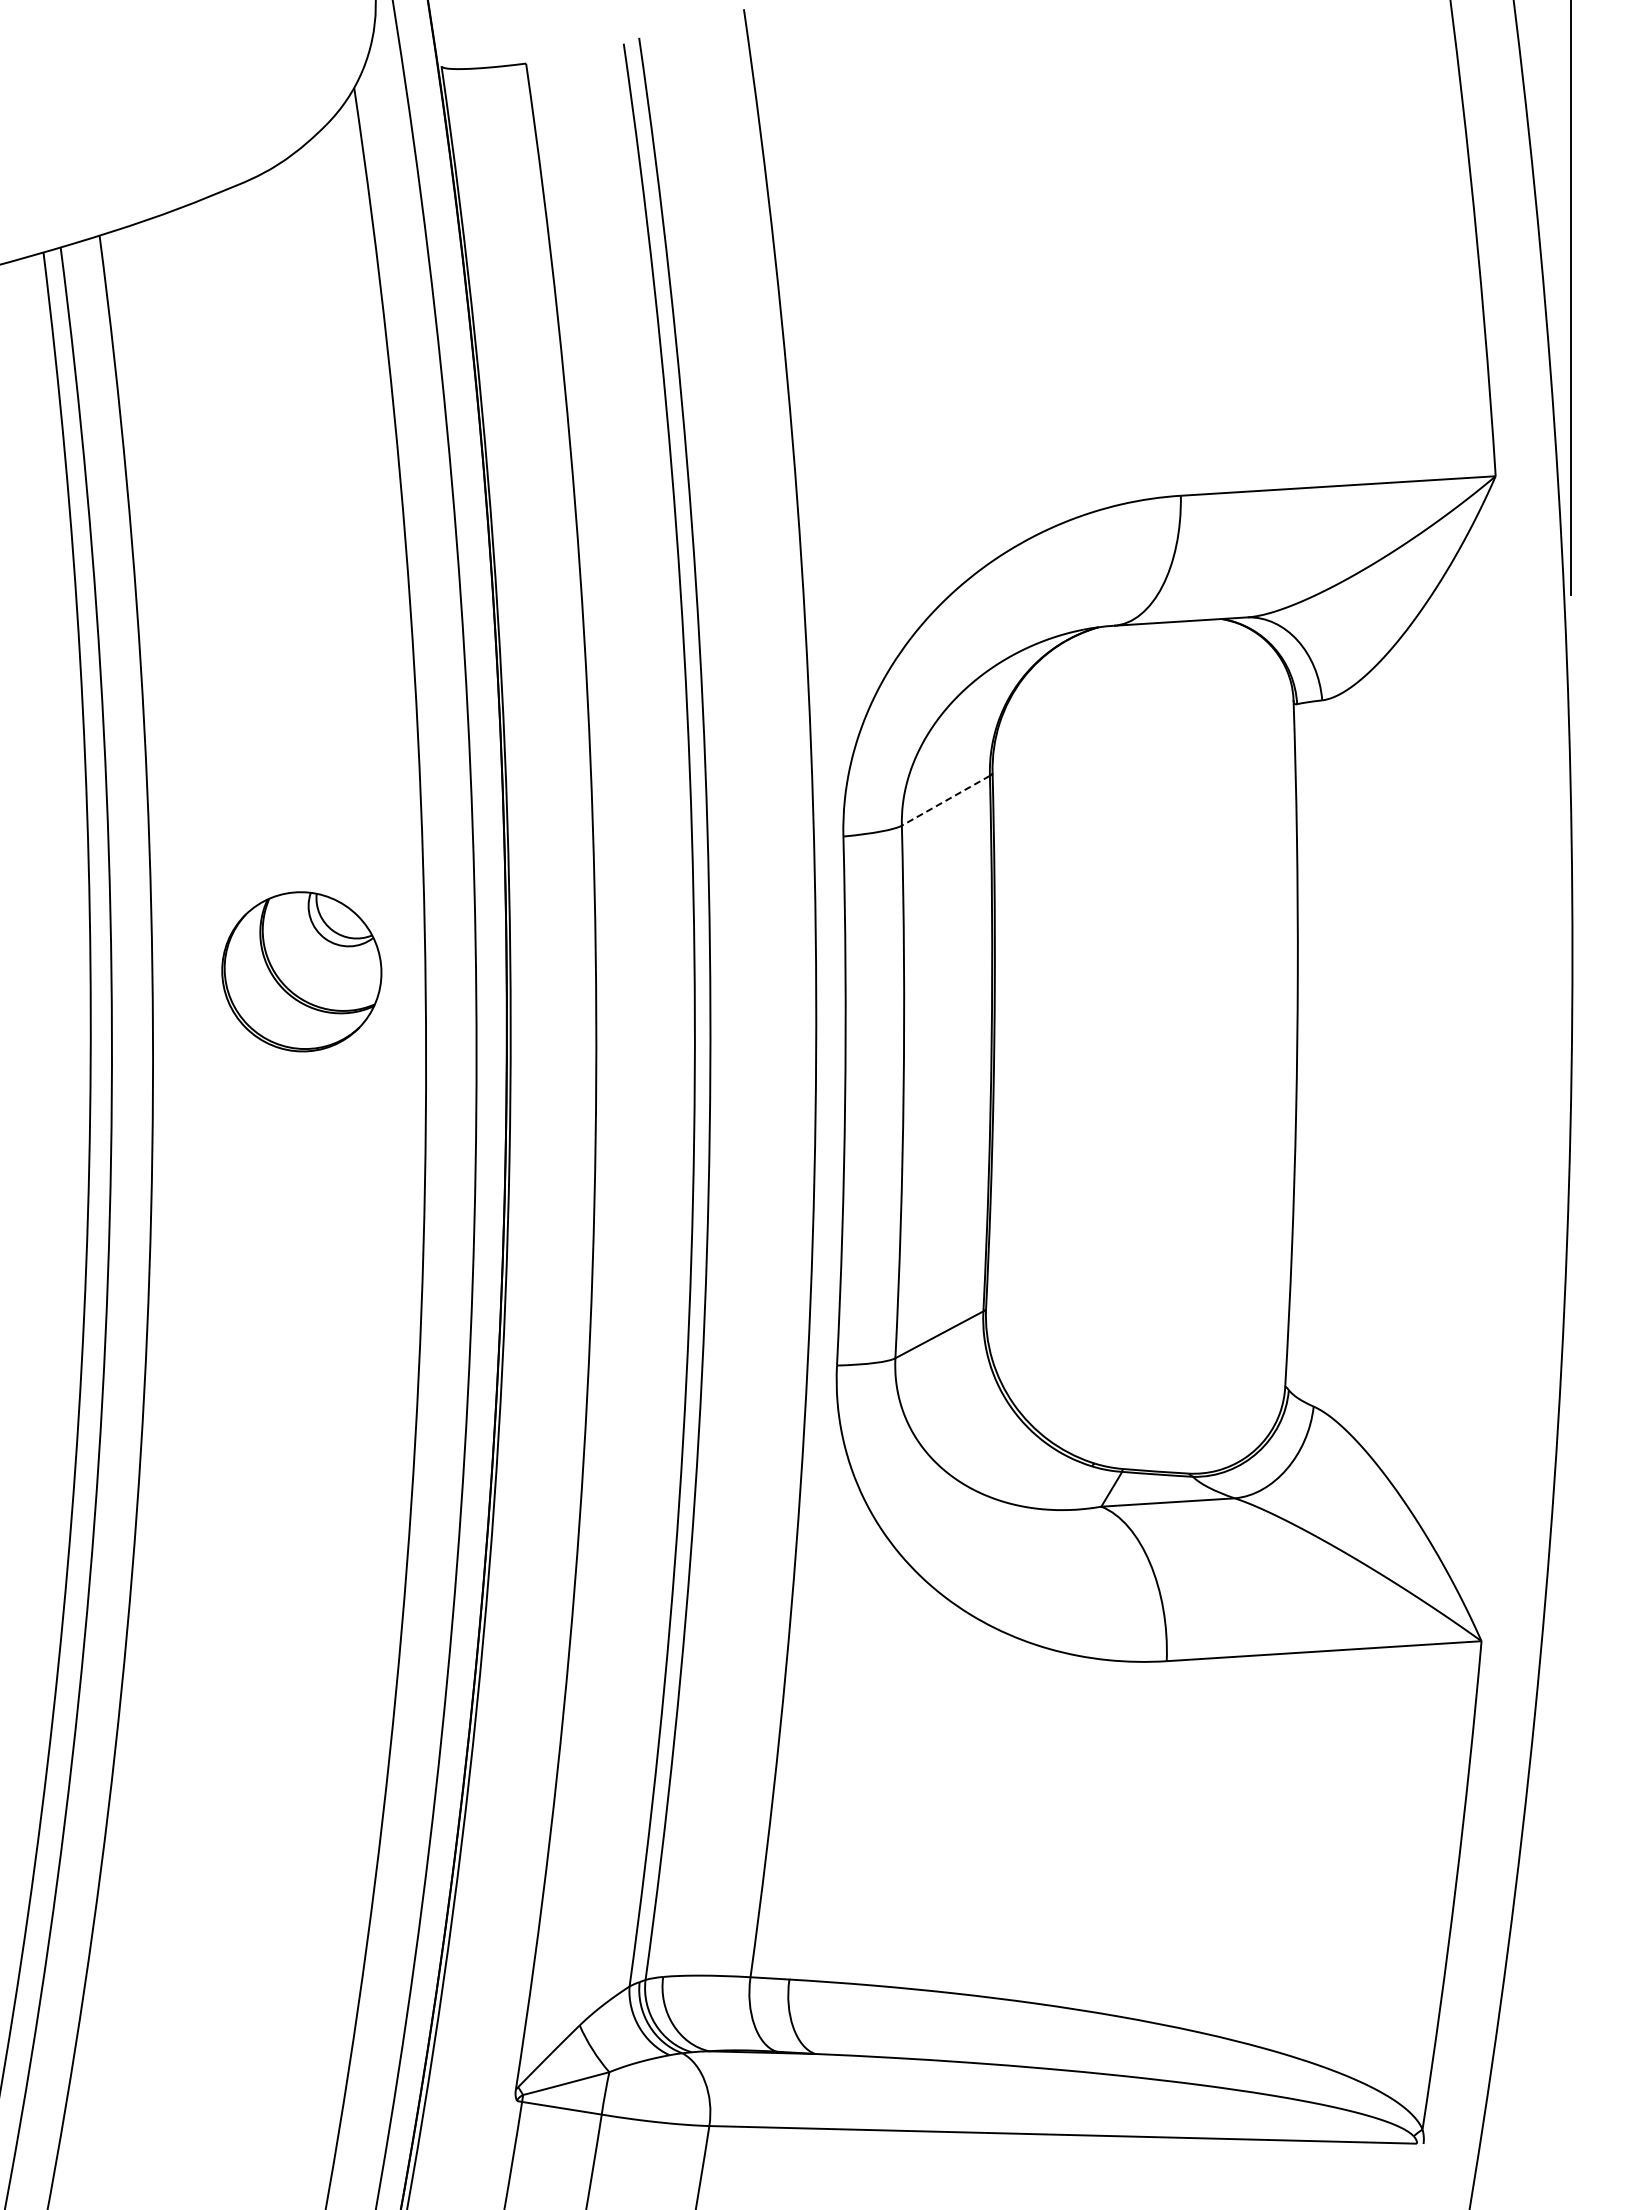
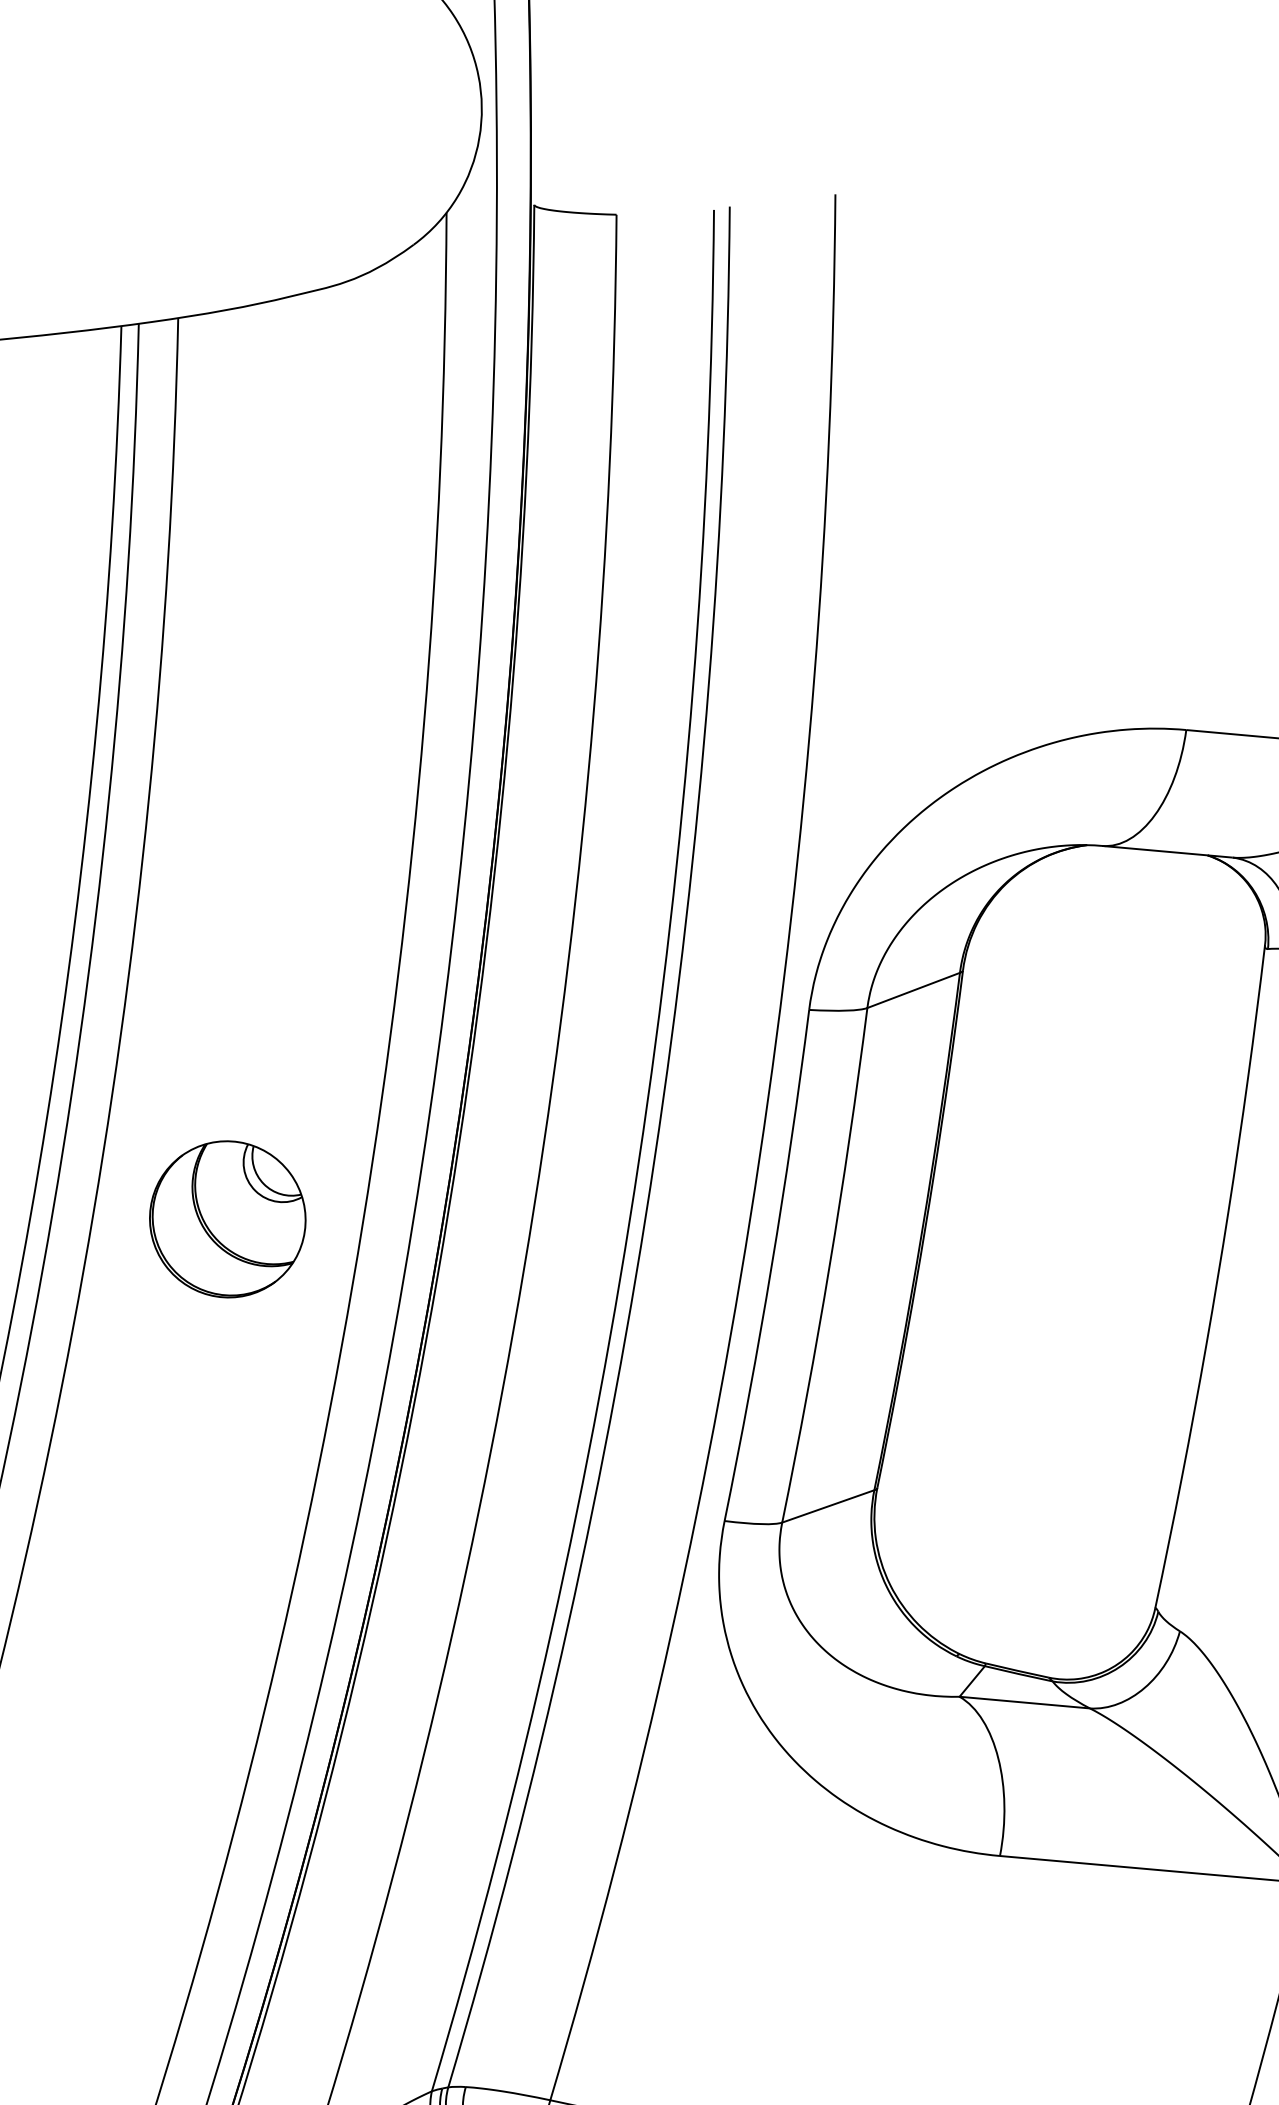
line: (945, 800) -> (913, 990), dashed -> solid
part: (301, 971) -> (227, 1219), moved

